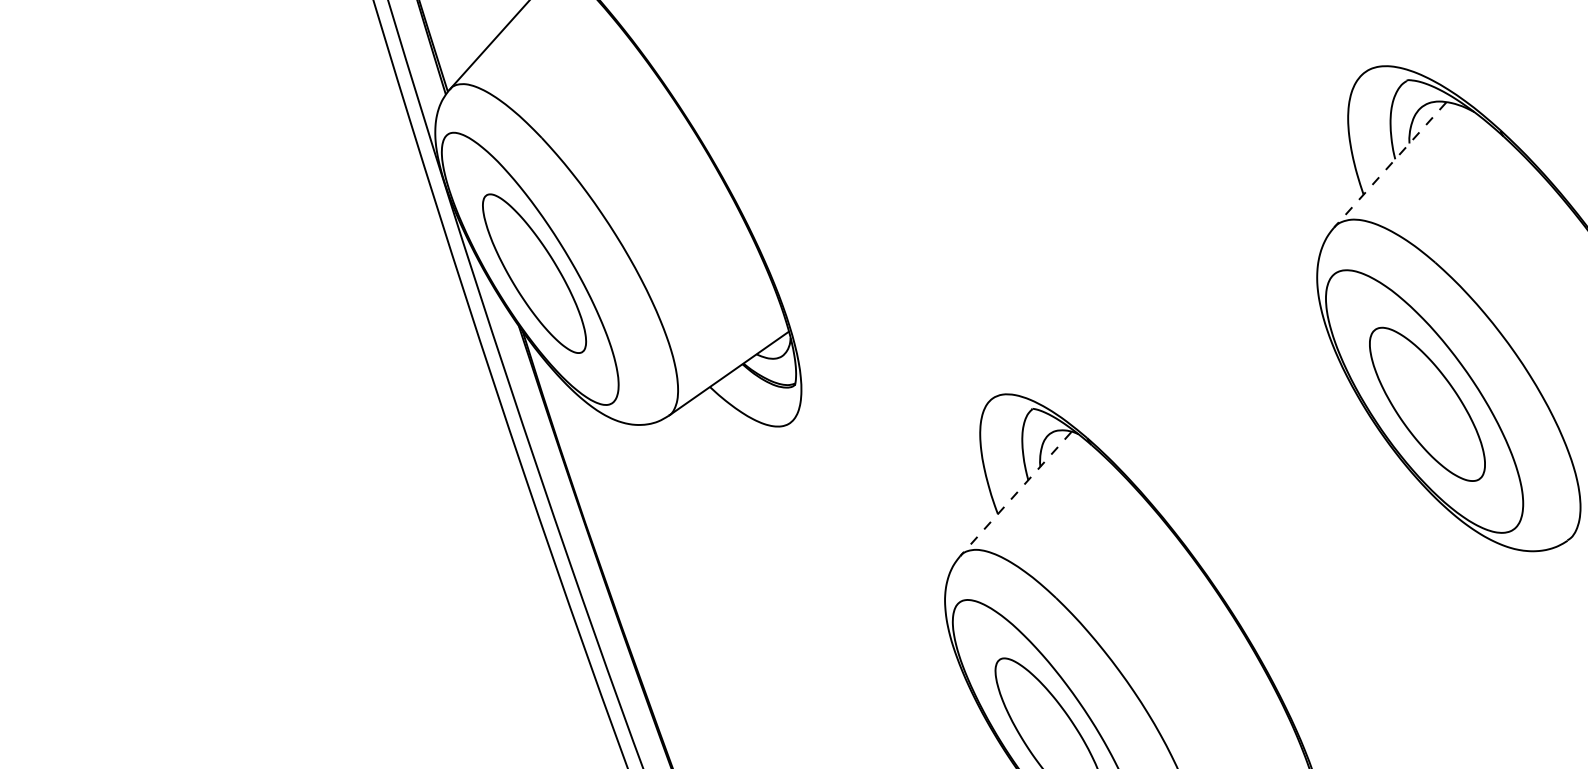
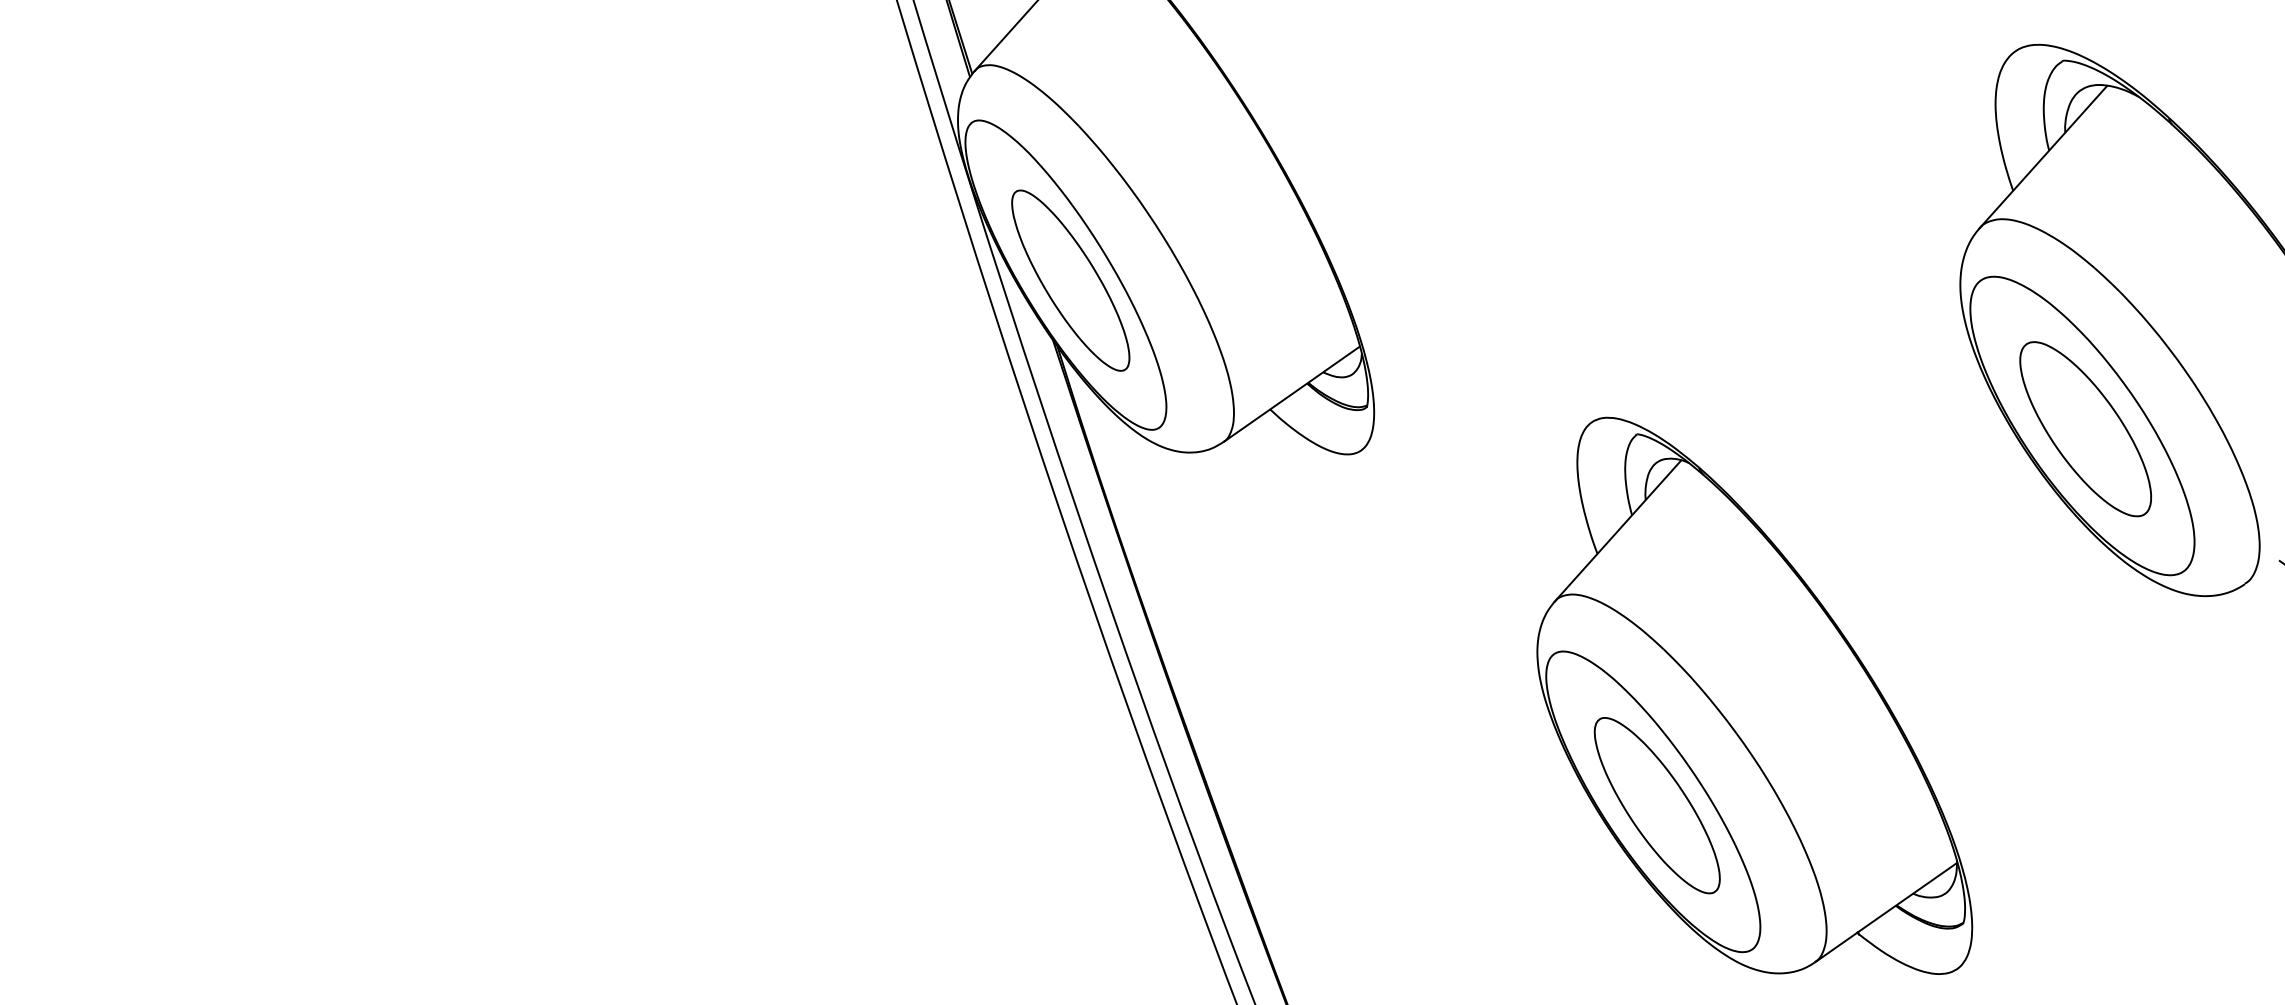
line: (1390, 165) -> (2043, 157), dashed -> solid
line: (1015, 494) -> (1617, 531), dashed -> solid

